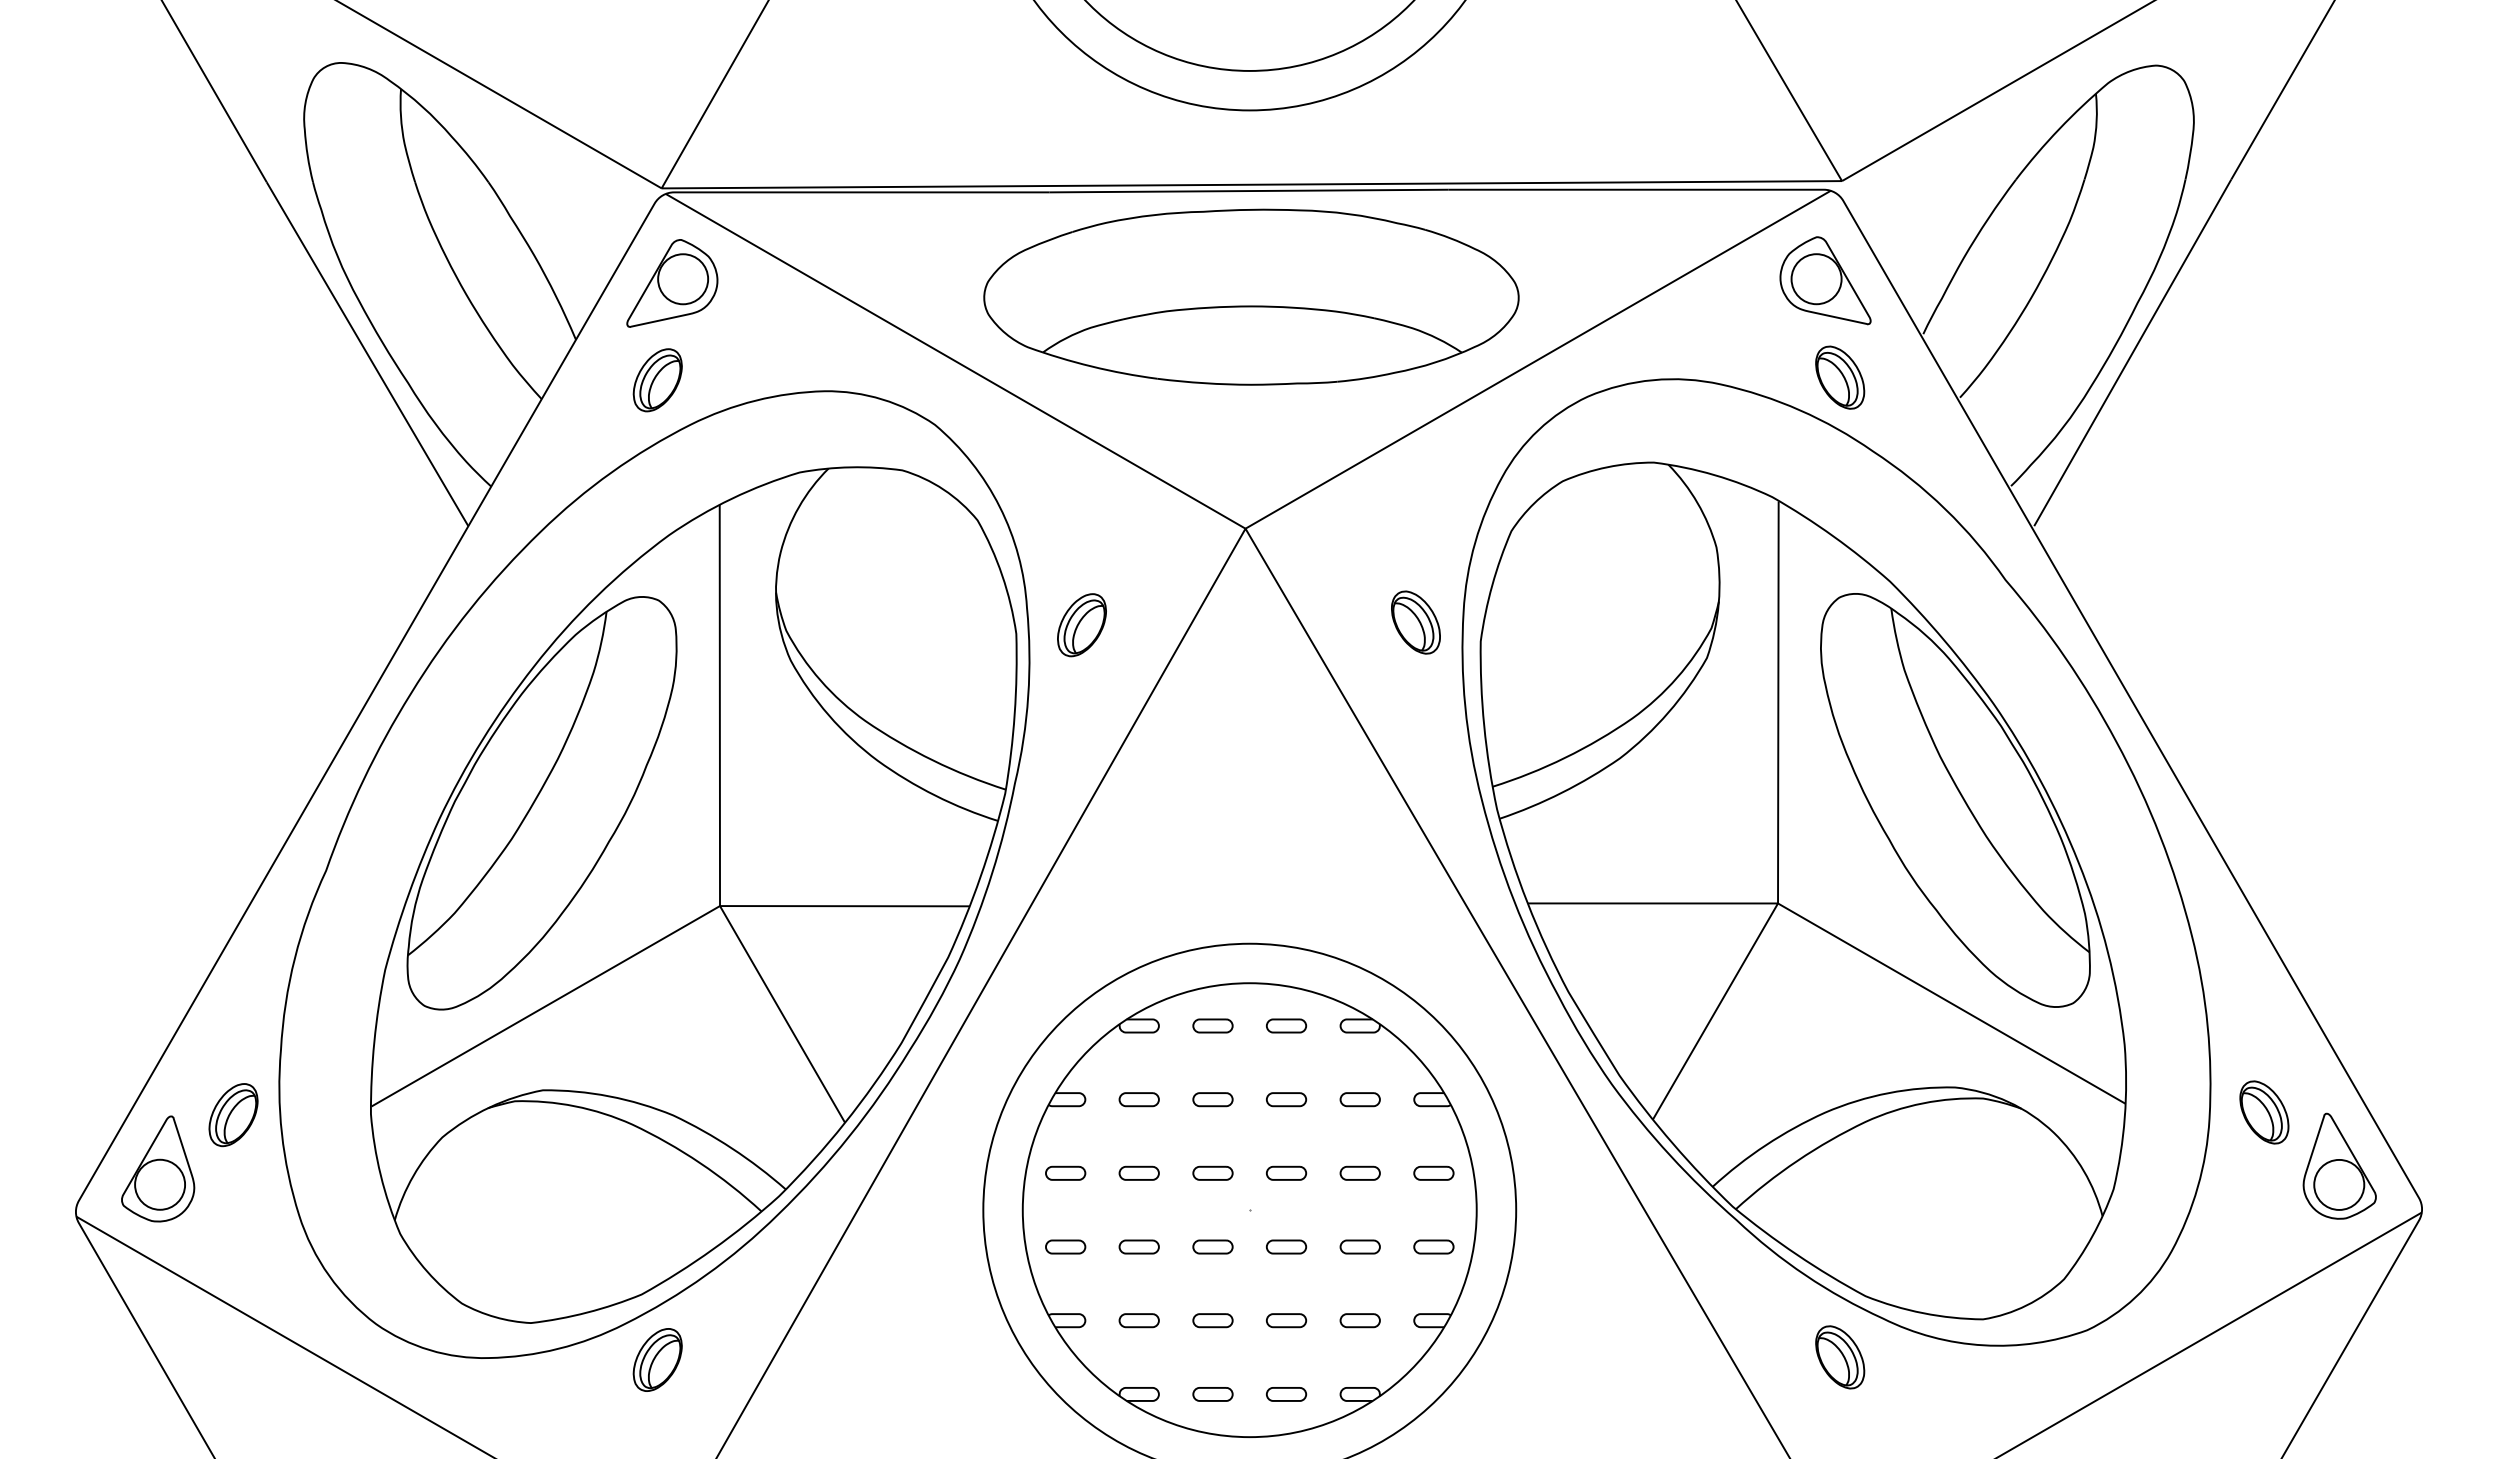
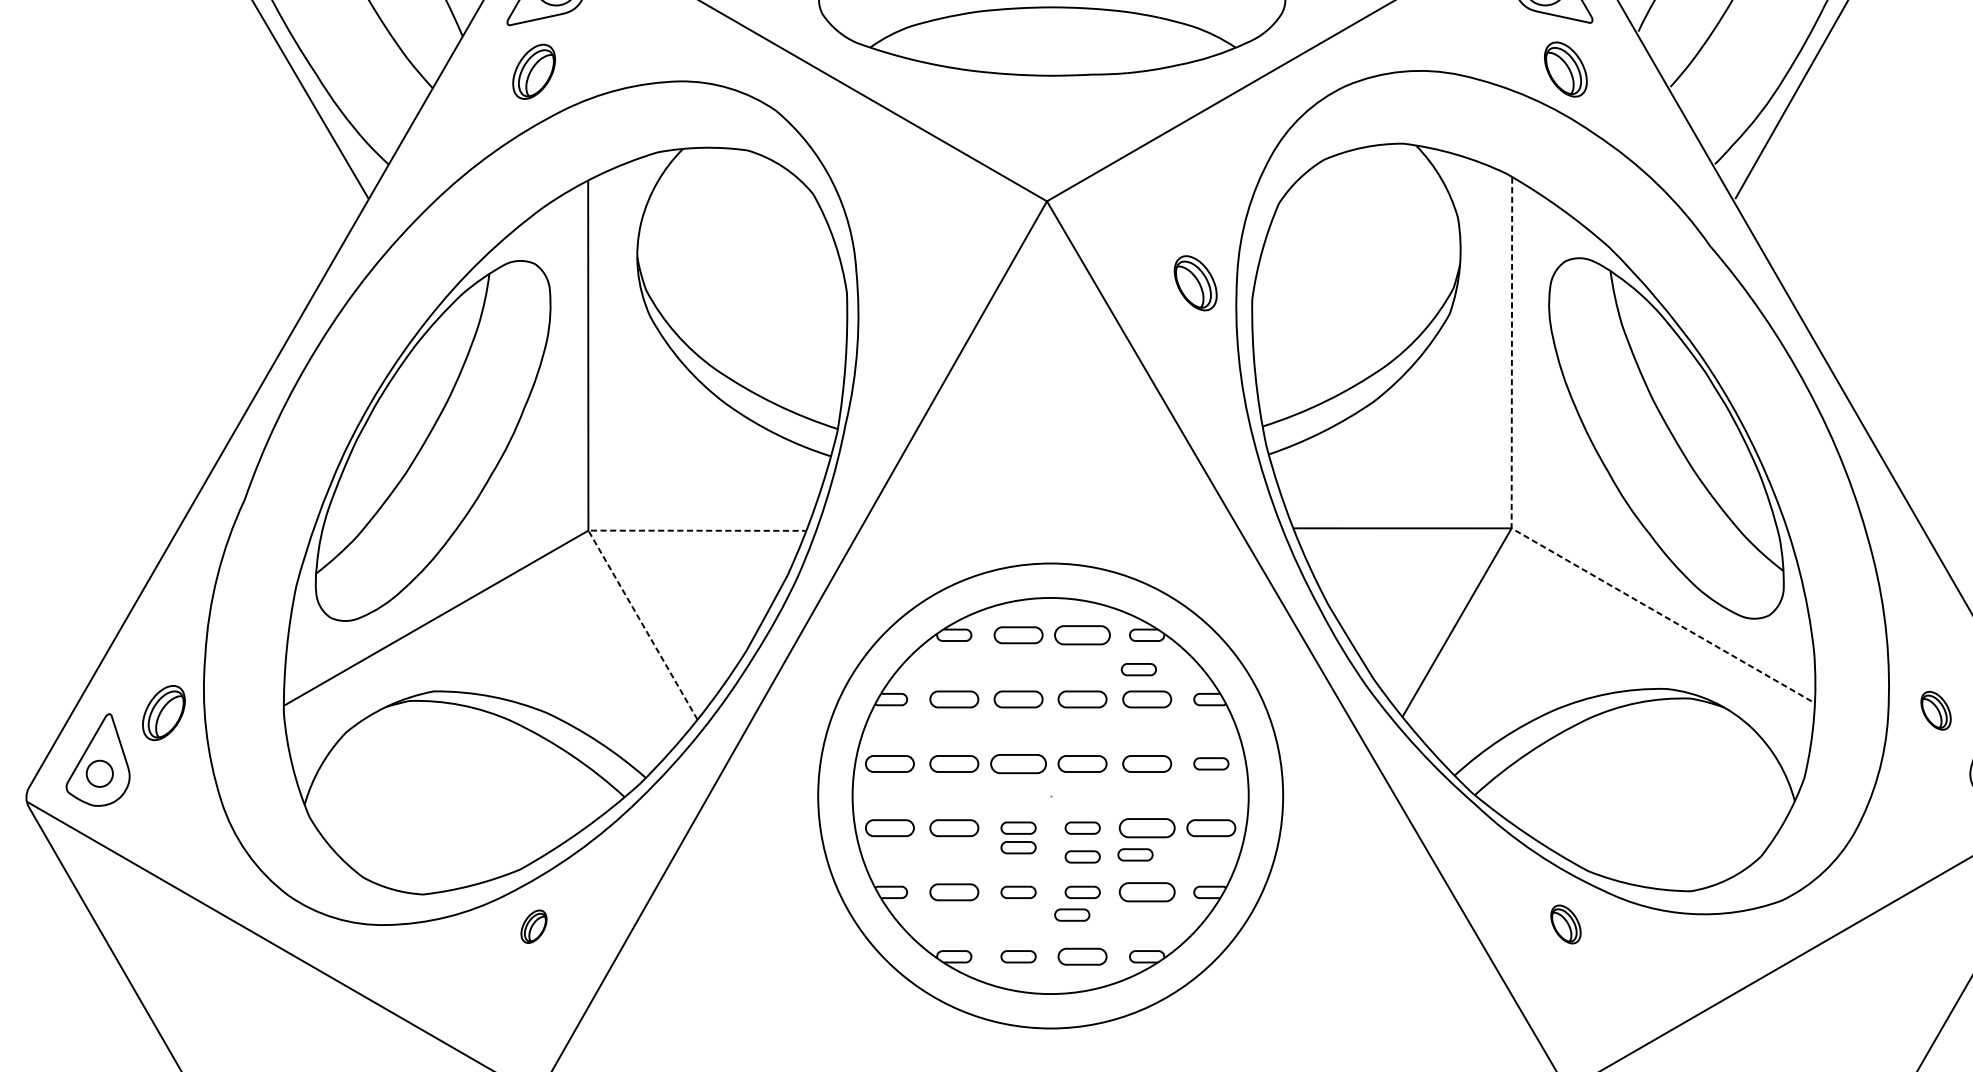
part: (1081, 625) -> (903, 285), removed
line: (1778, 903) -> (1512, 528), solid -> dashed
line: (720, 906) -> (588, 531), solid -> dashed
part: (1212, 1025) -> (1018, 634), size x1.4
part: (1286, 1025) -> (1082, 634), size x1.6
part: (1350, 1064) -> (1138, 668), added
part: (1138, 1099) -> (953, 699), size x1.4
part: (1212, 1099) -> (1018, 699), size x1.4
part: (1286, 1099) -> (1082, 699), size x1.4
part: (1359, 1099) -> (1146, 699), size x1.4
part: (2264, 1112) -> (1936, 710), size x0.7
part: (1065, 1172) -> (889, 763), size x1.4
part: (1138, 1172) -> (953, 763), size x1.4
part: (1212, 1172) -> (1018, 763), size x1.6
part: (1286, 1172) -> (1082, 763), size x1.4
part: (1359, 1172) -> (1146, 763), size x1.4
circle: (160, 1184) -> (100, 773), size x0.6
part: (1065, 1246) -> (889, 827), size x1.4
part: (1138, 1246) -> (953, 827), size x1.4
part: (1359, 1246) -> (1146, 827), size x1.6
part: (1433, 1246) -> (1211, 827), size x1.4
part: (1212, 1269) -> (1018, 847), added
part: (1346, 1277) -> (1135, 854), added
part: (1286, 1279) -> (1082, 856), added
part: (1138, 1320) -> (953, 892), size x1.4
part: (1359, 1320) -> (1146, 892), size x1.6
part: (1274, 1346) -> (1072, 914), added
part: (1840, 1357) -> (1566, 924), size x0.7
part: (657, 1359) -> (533, 926), size x0.6
part: (1286, 1394) -> (1082, 956), size x1.4

